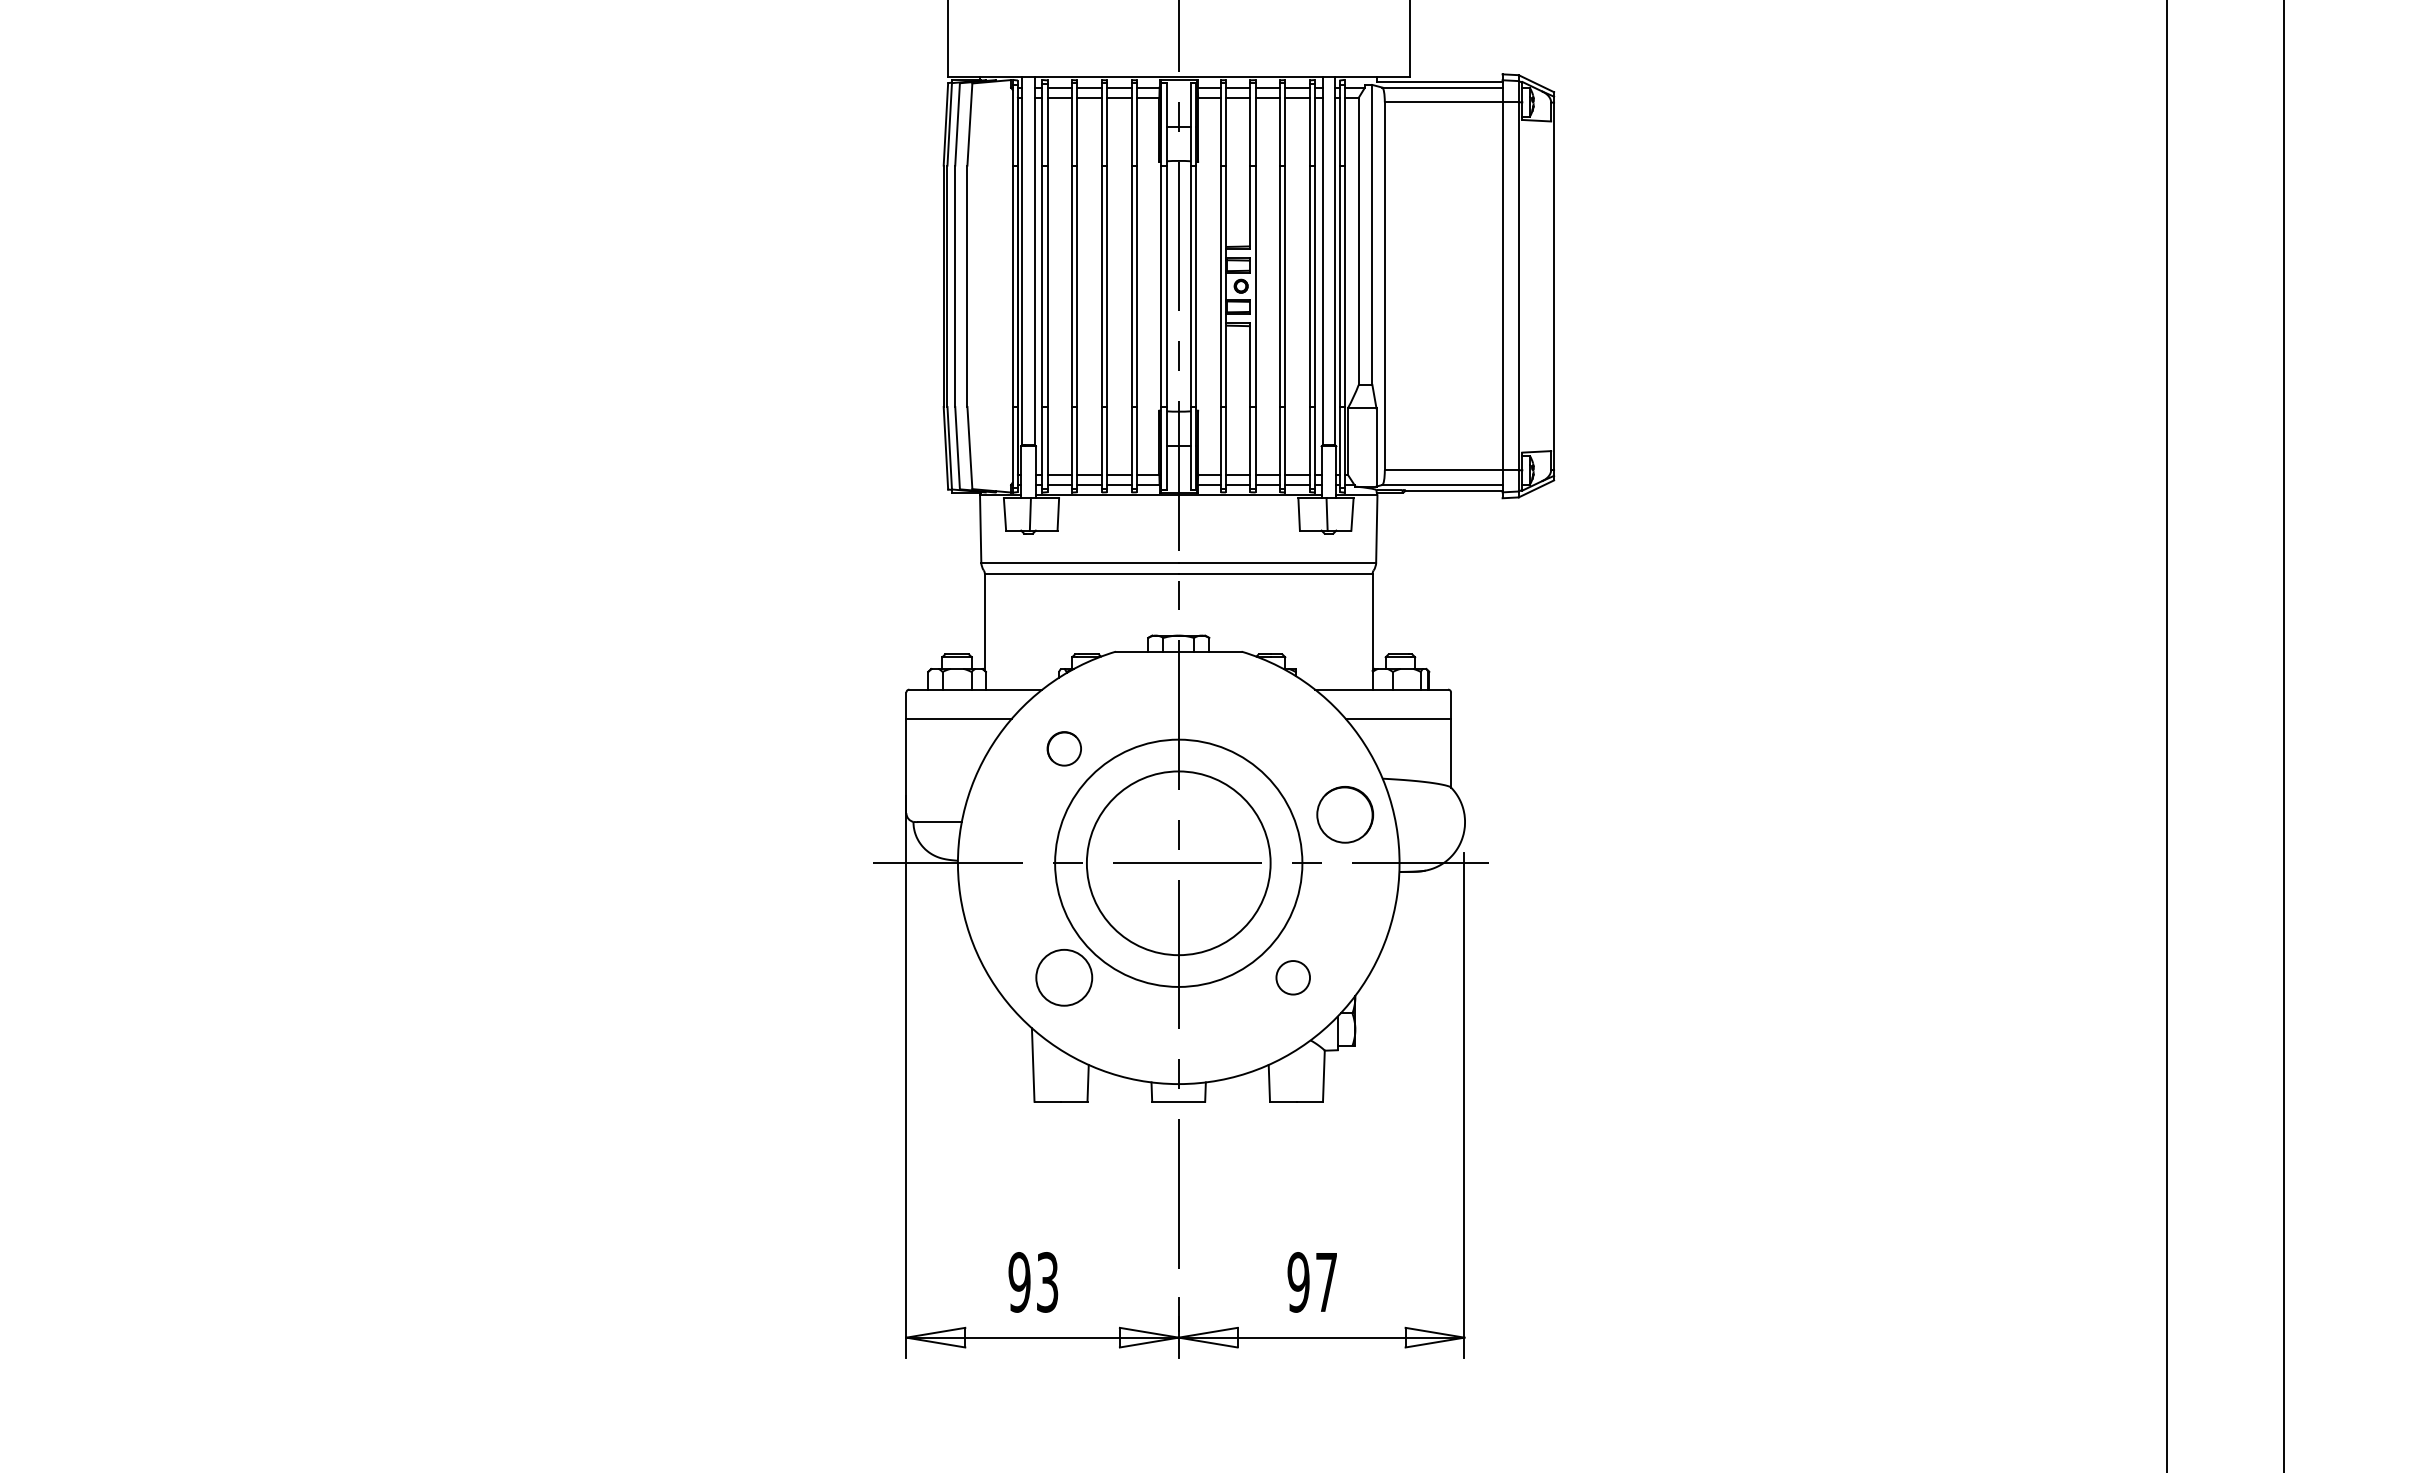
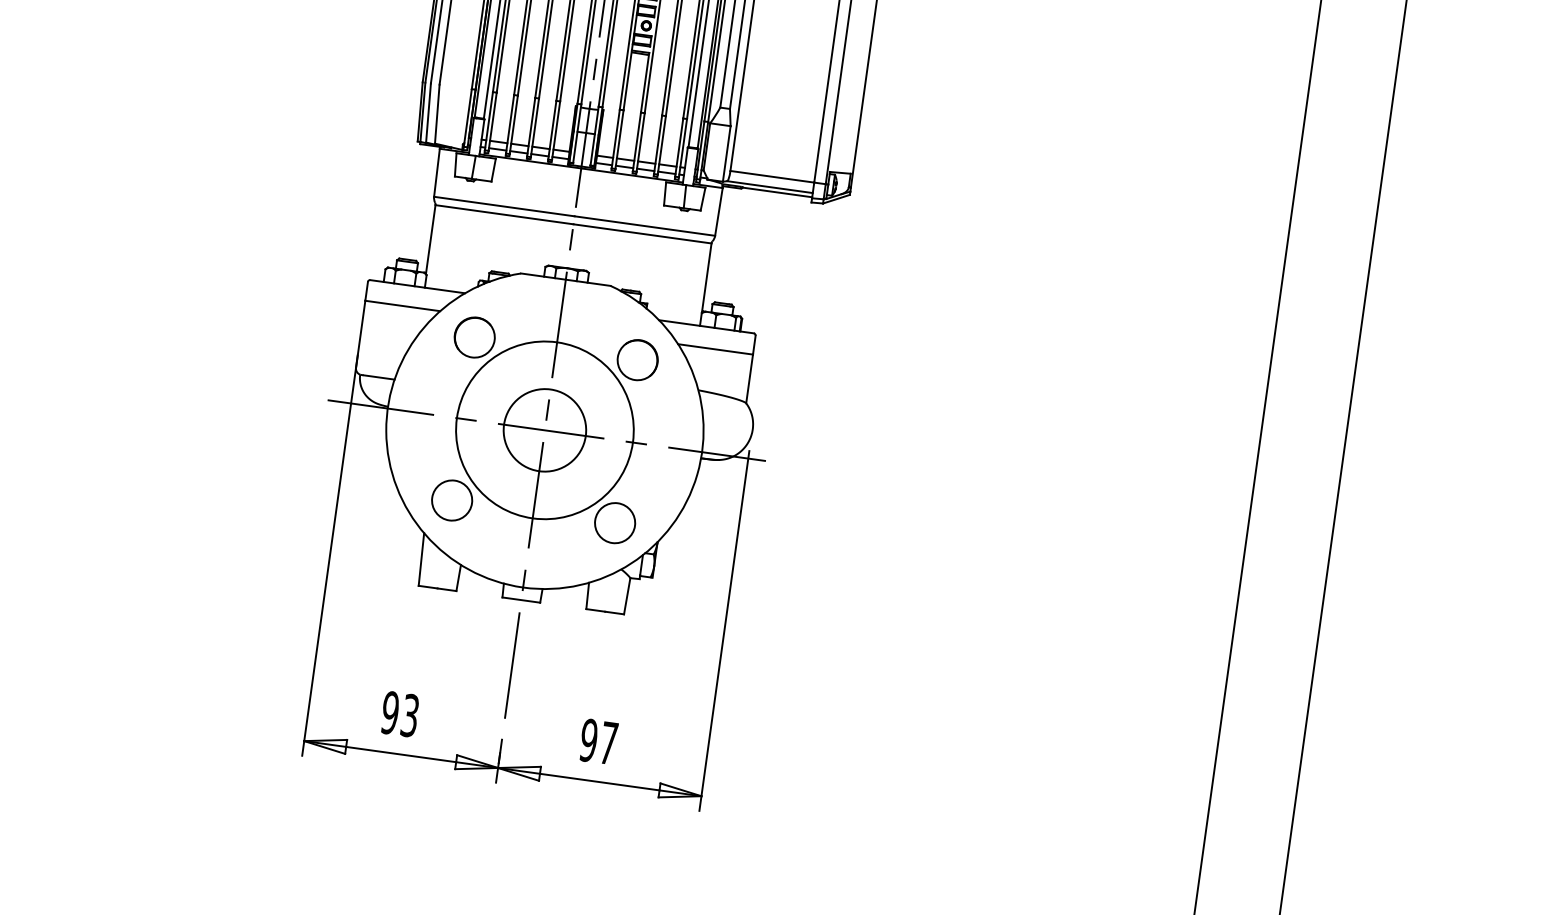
part: (1064, 748) -> (474, 337), size x1.67
part: (1345, 814) -> (637, 359), moved
circle: (1178, 862) -> (544, 429), size x0.62
circle: (1293, 977) -> (615, 522), size x1.67

